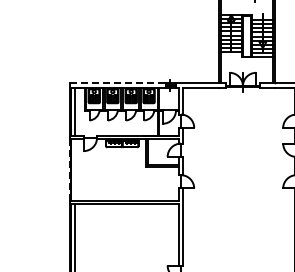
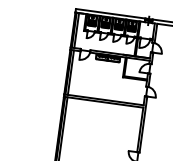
line: (117, 83) -> (110, 14), dashed -> solid
line: (74, 169) -> (70, 72), added
line: (69, 170) -> (67, 72), dashed -> solid

